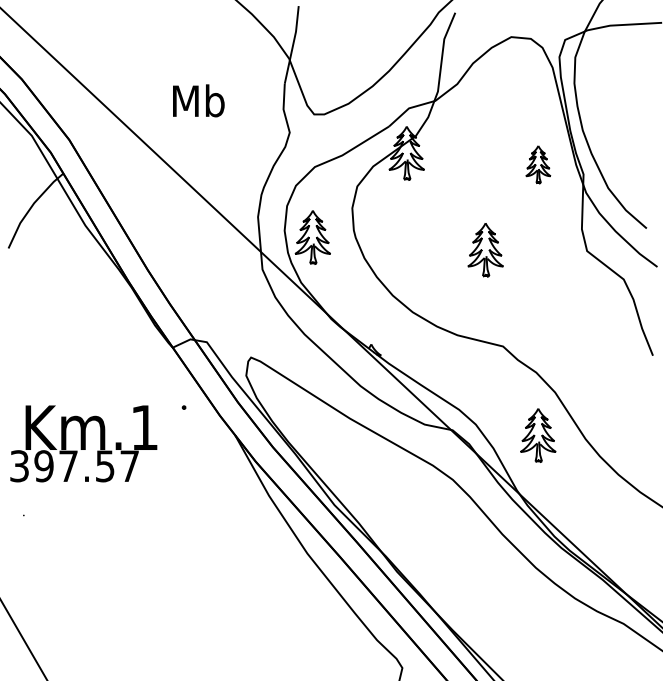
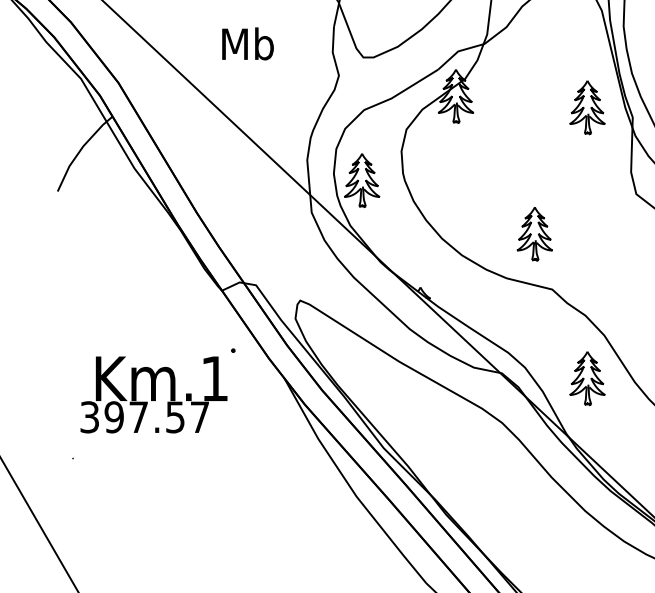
part: (538, 164) -> (587, 107), size x1.43
part: (485, 250) -> (534, 234), moved
text: (83, 443) -> (153, 394), moved

